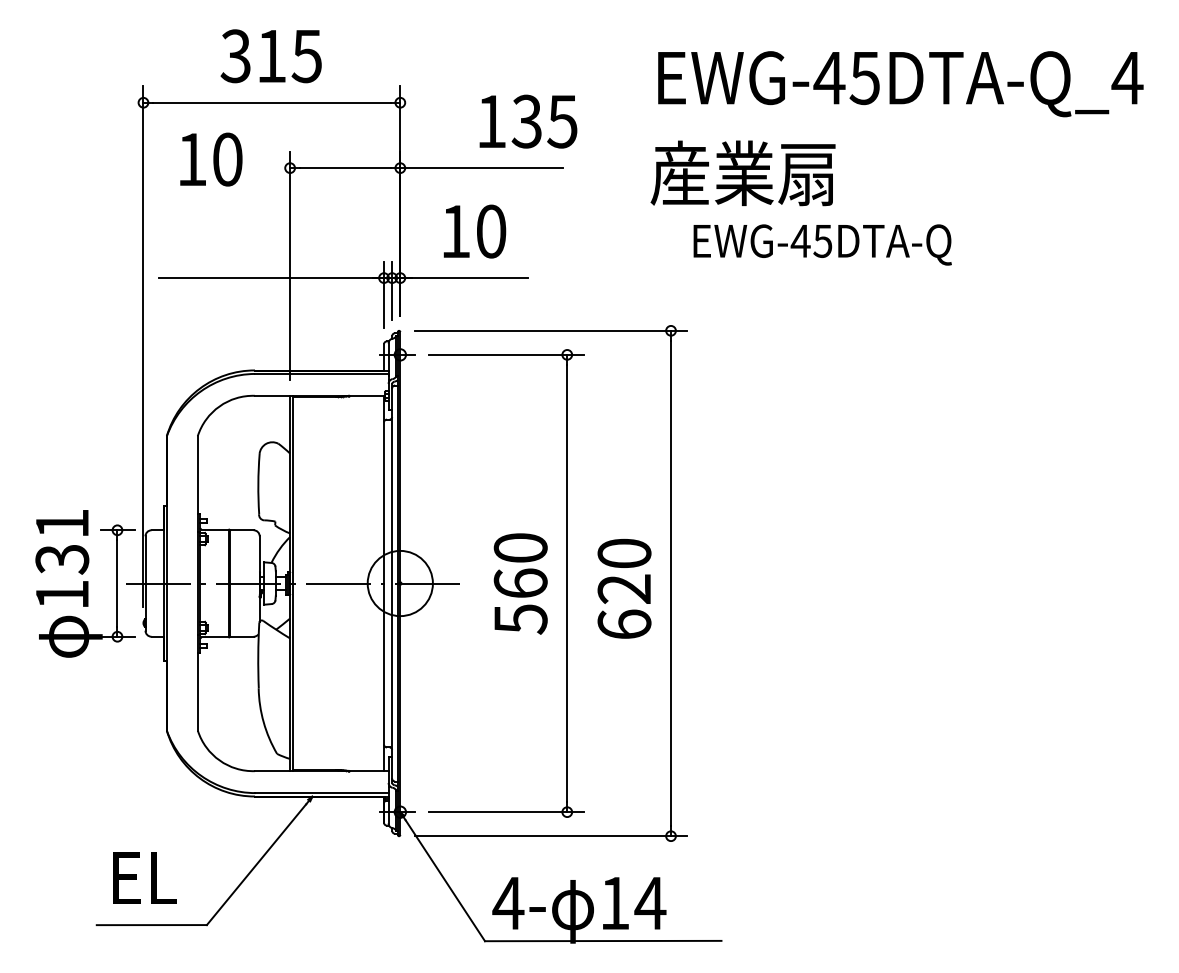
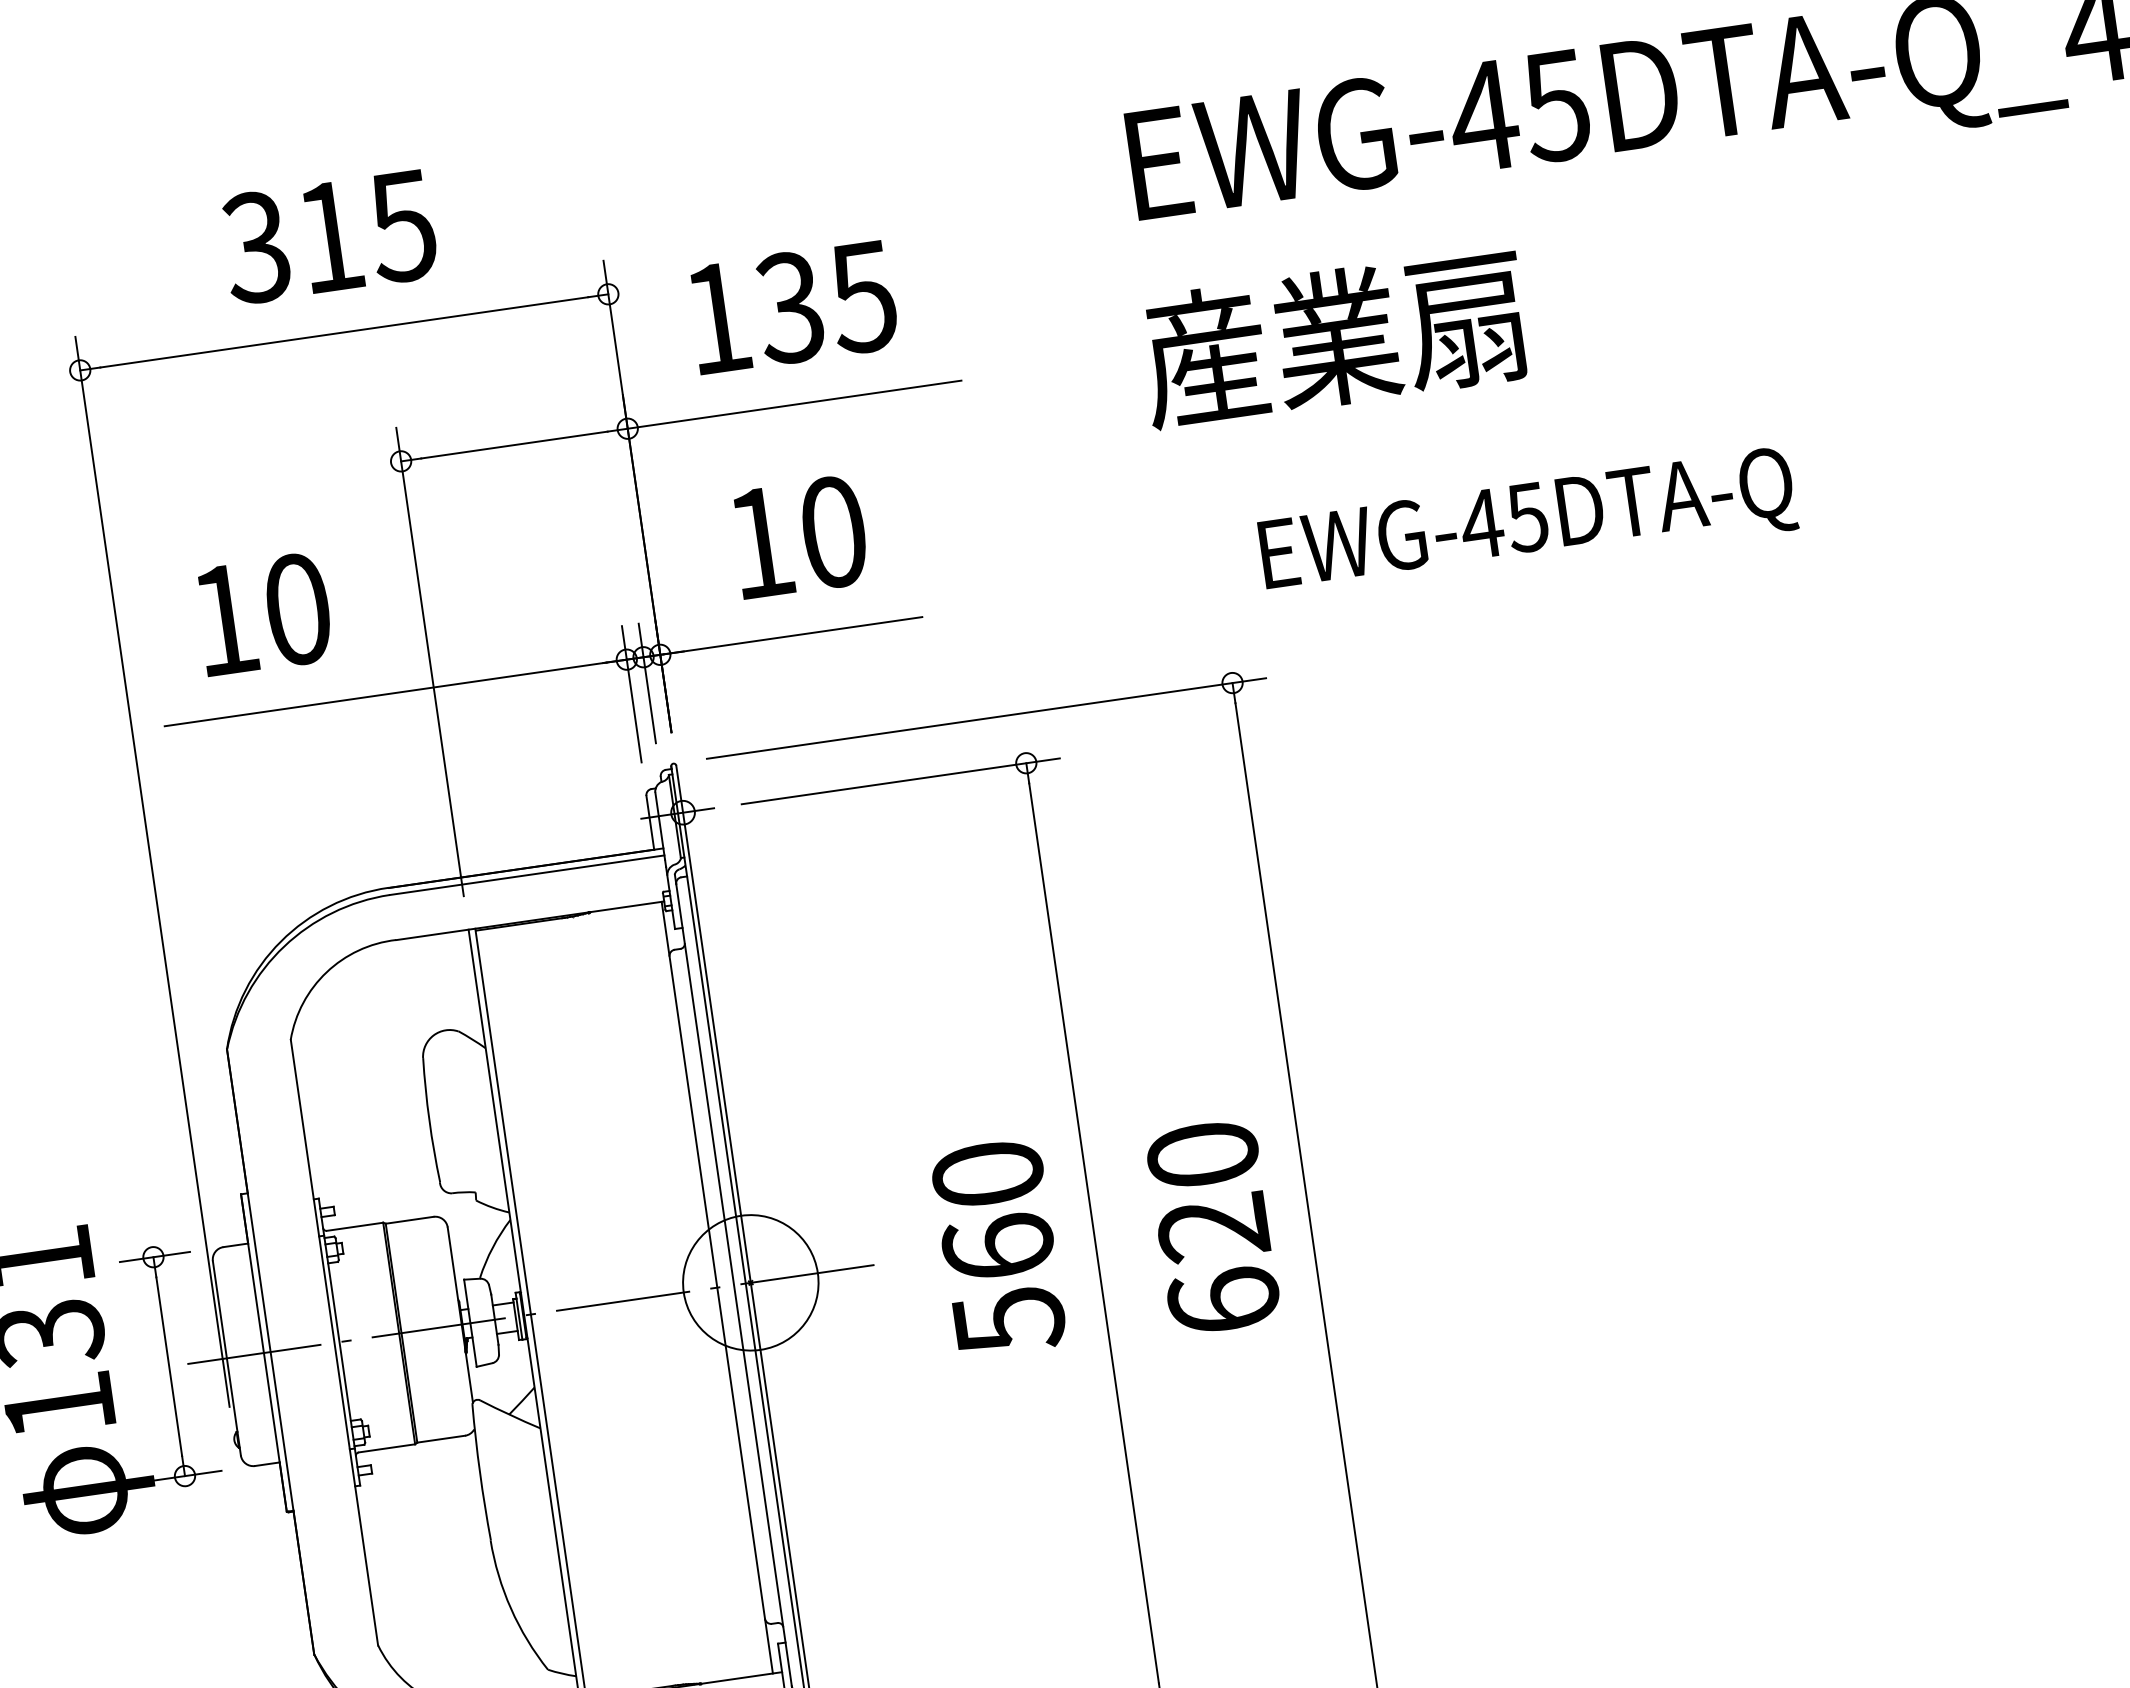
text: (528, 121) -> (793, 307), moved
text: (211, 159) -> (264, 614), moved
text: (822, 244) -> (1527, 524), moved

